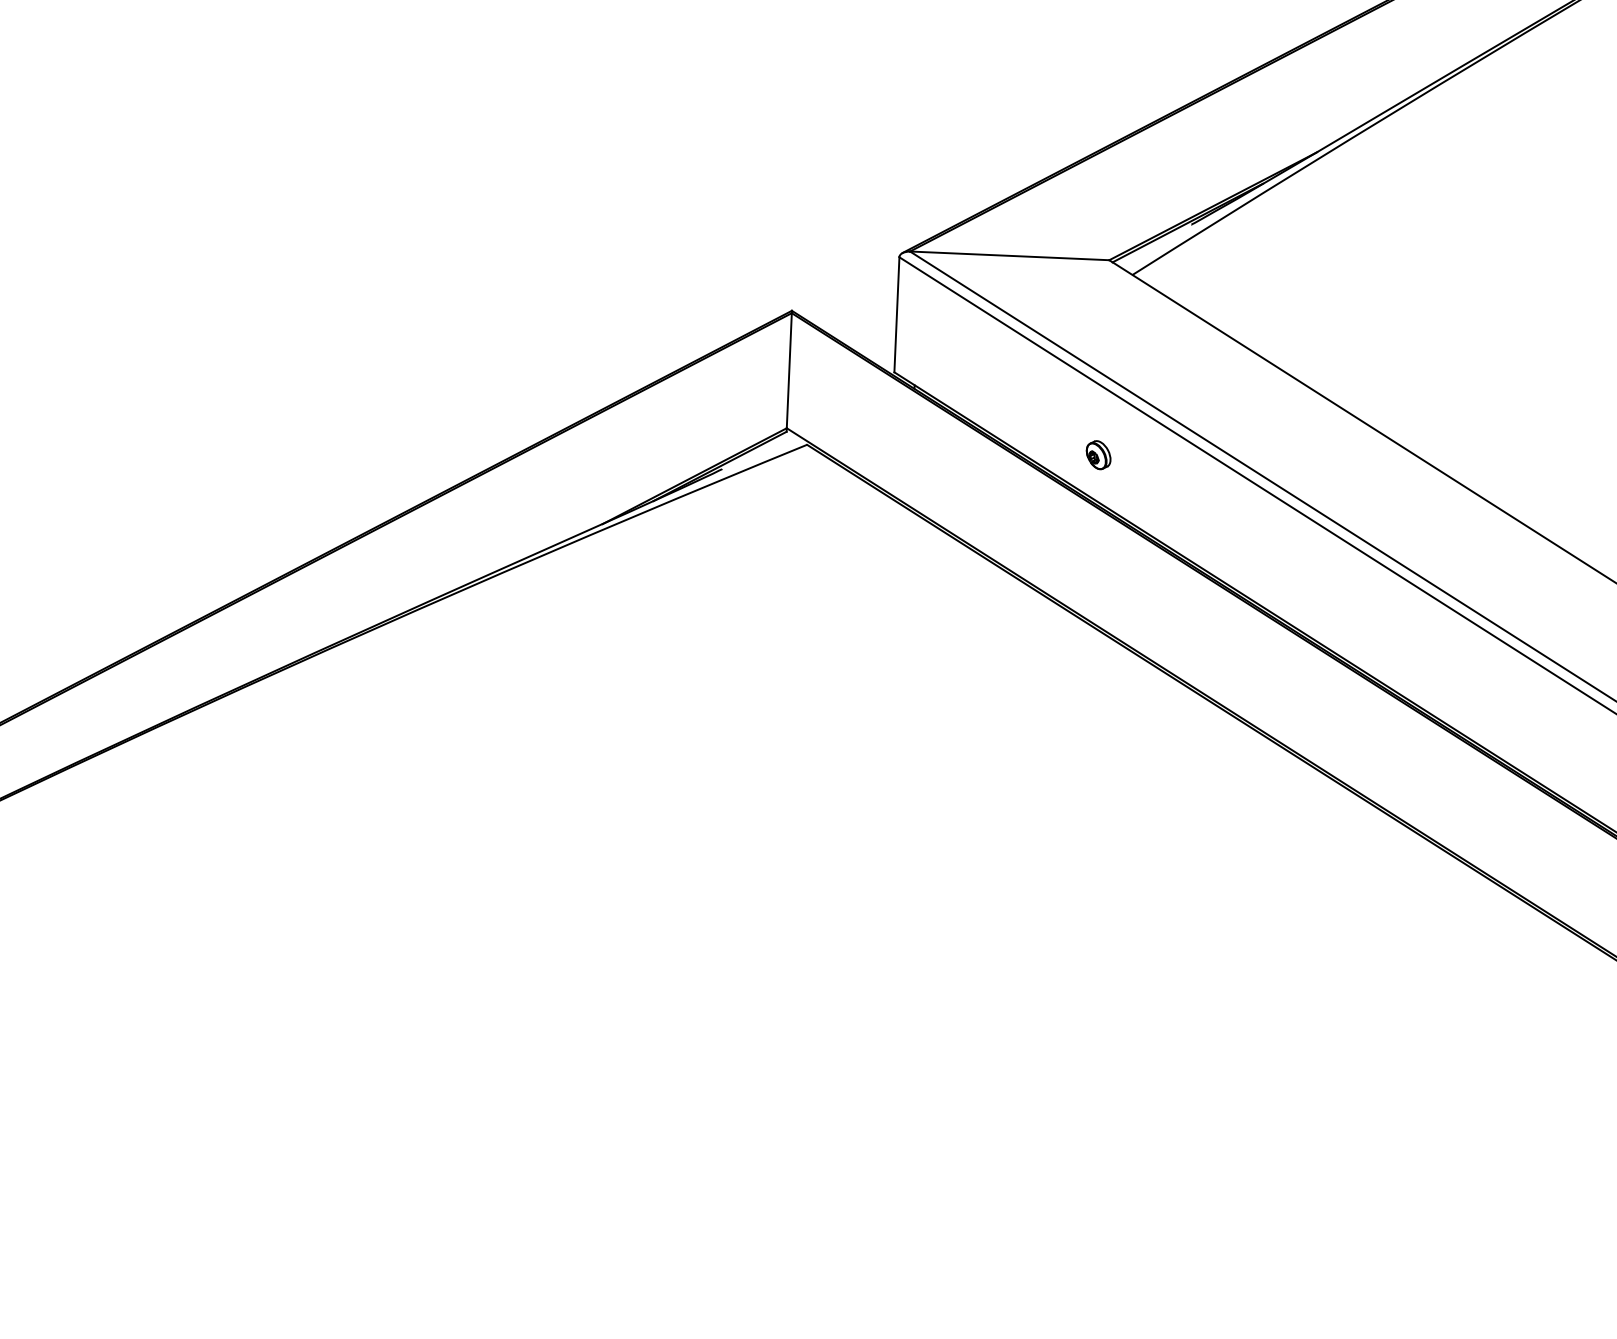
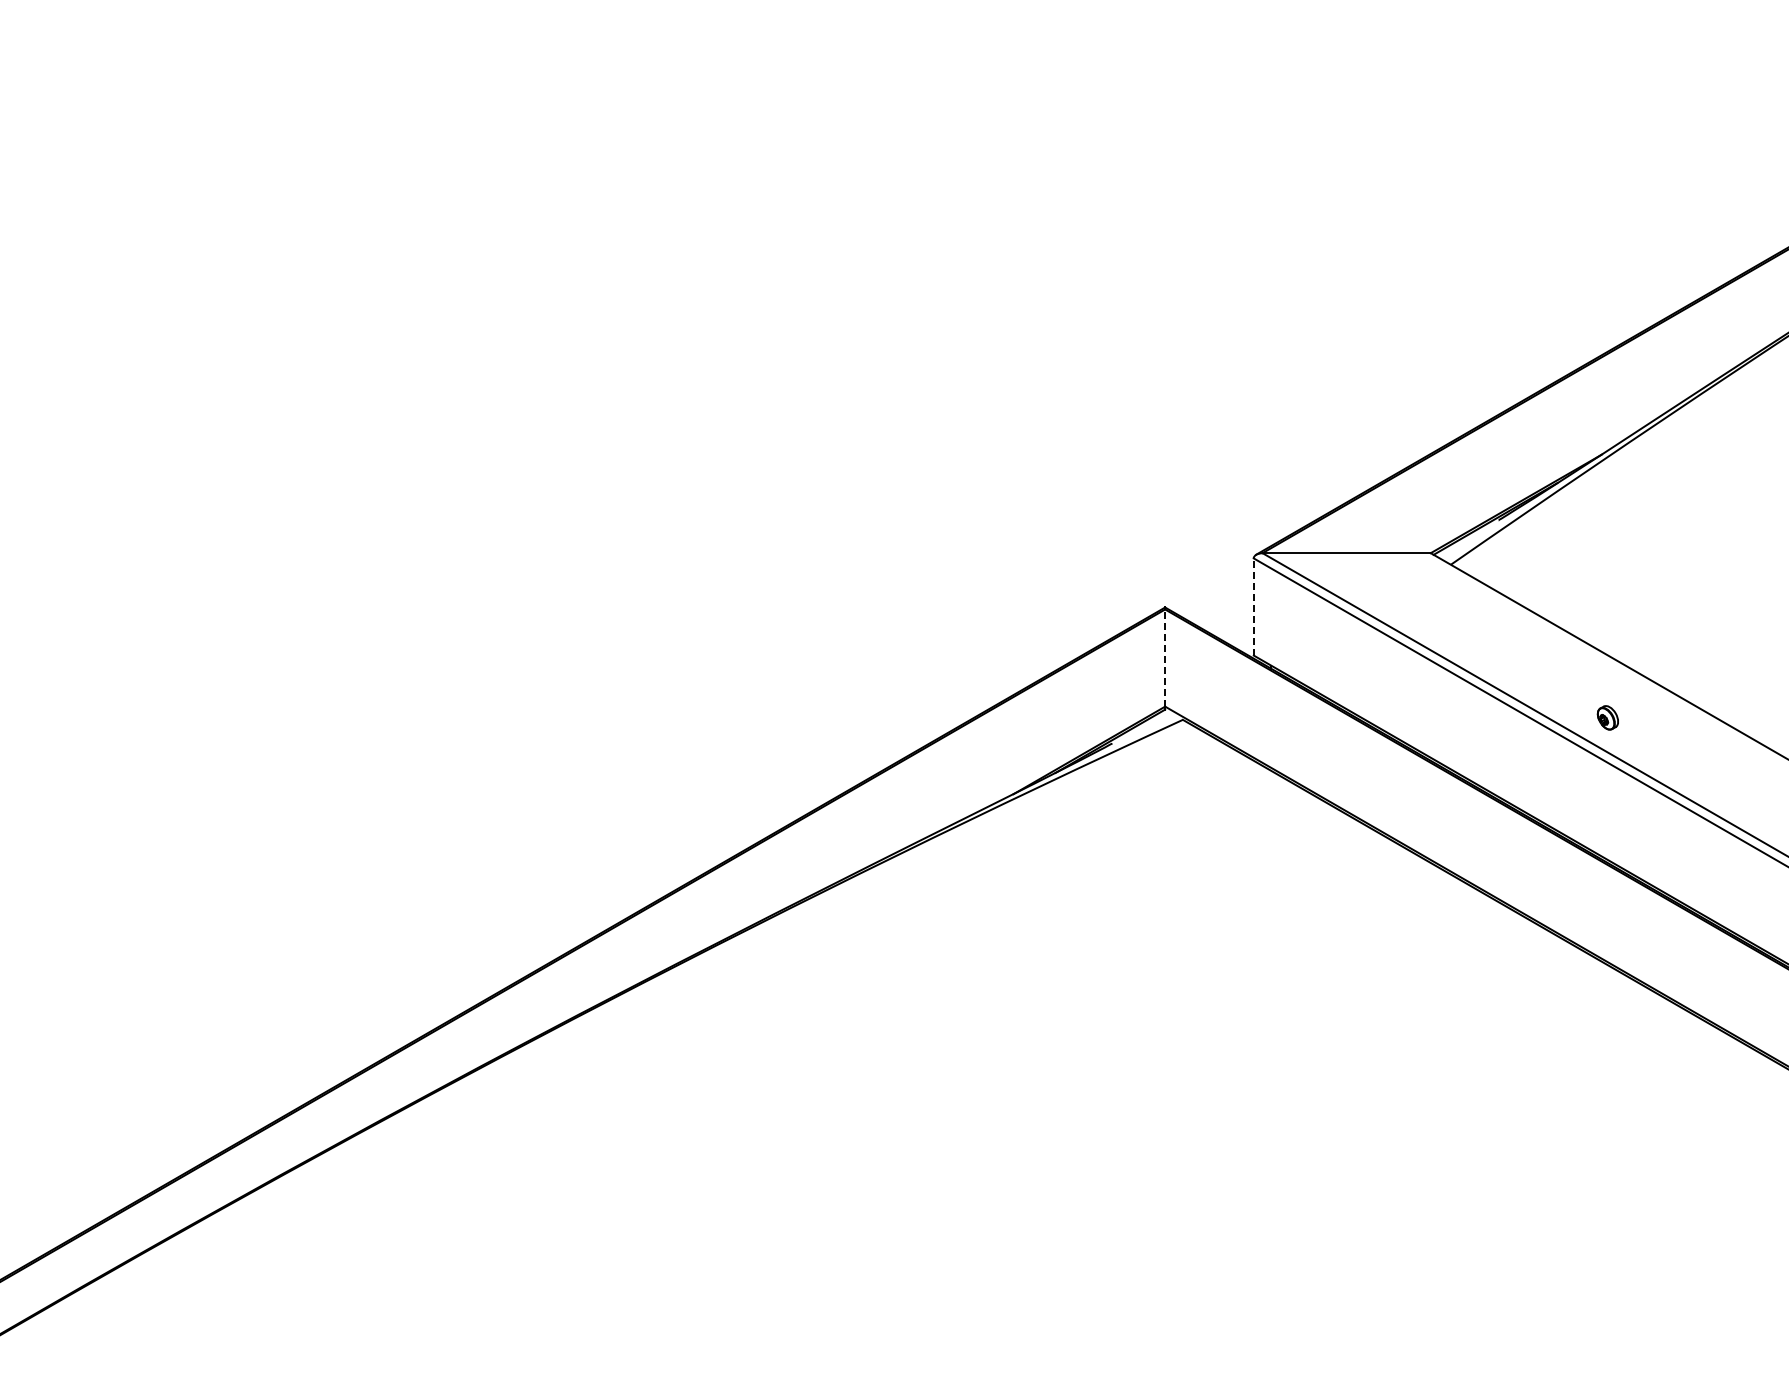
line: (896, 314) -> (1253, 606), solid -> dashed
line: (789, 371) -> (1165, 658), solid -> dashed
part: (1098, 454) -> (1607, 717), moved

